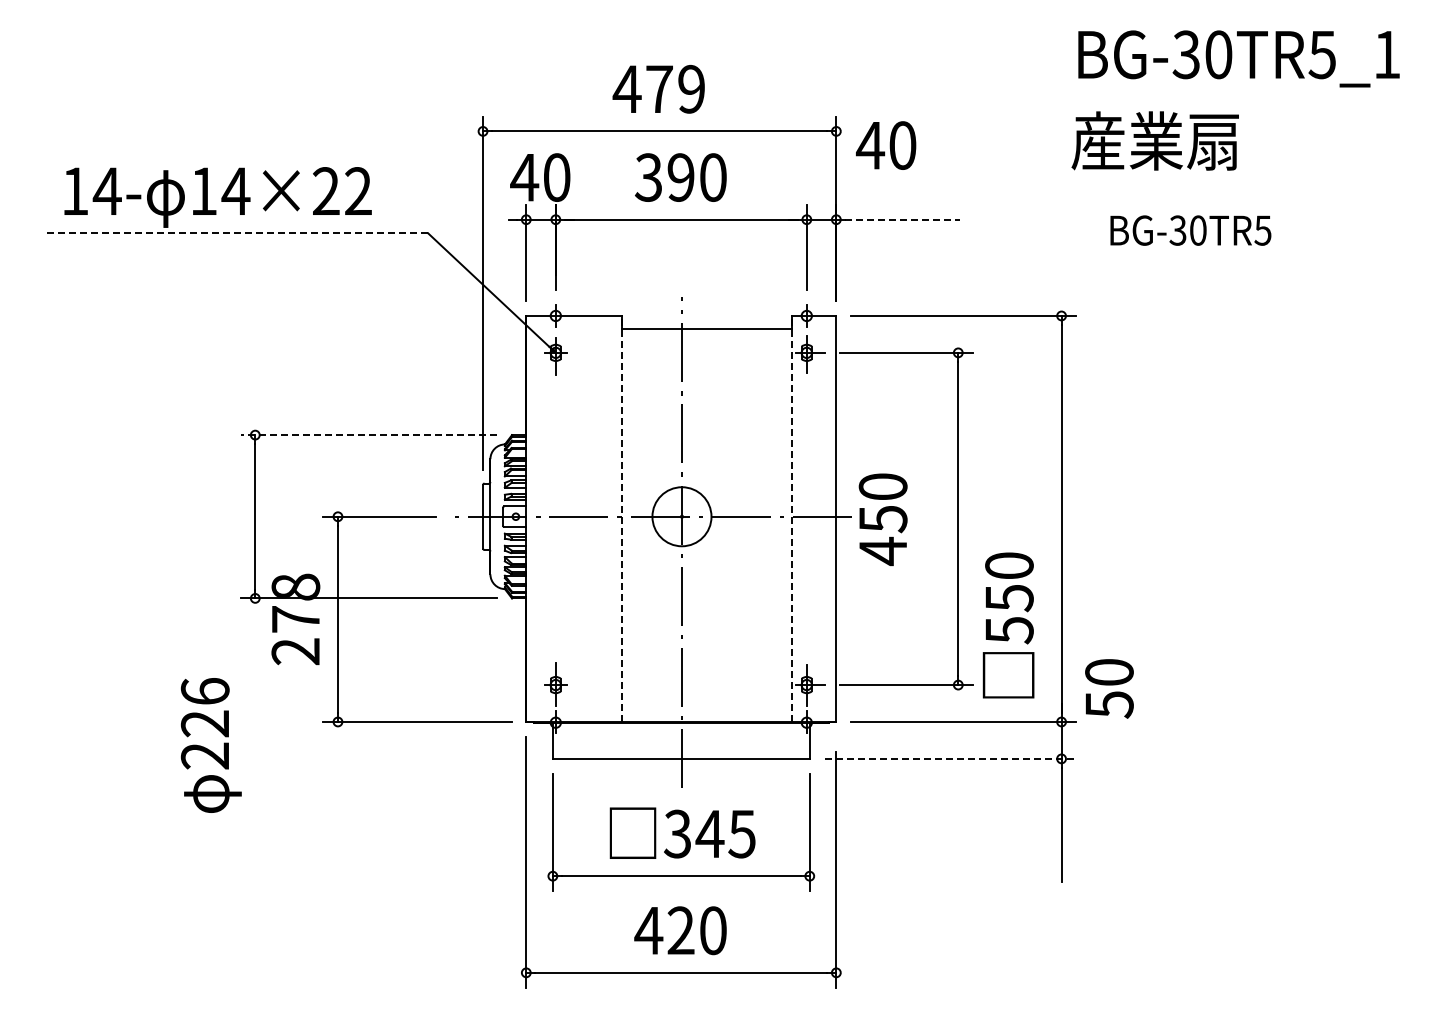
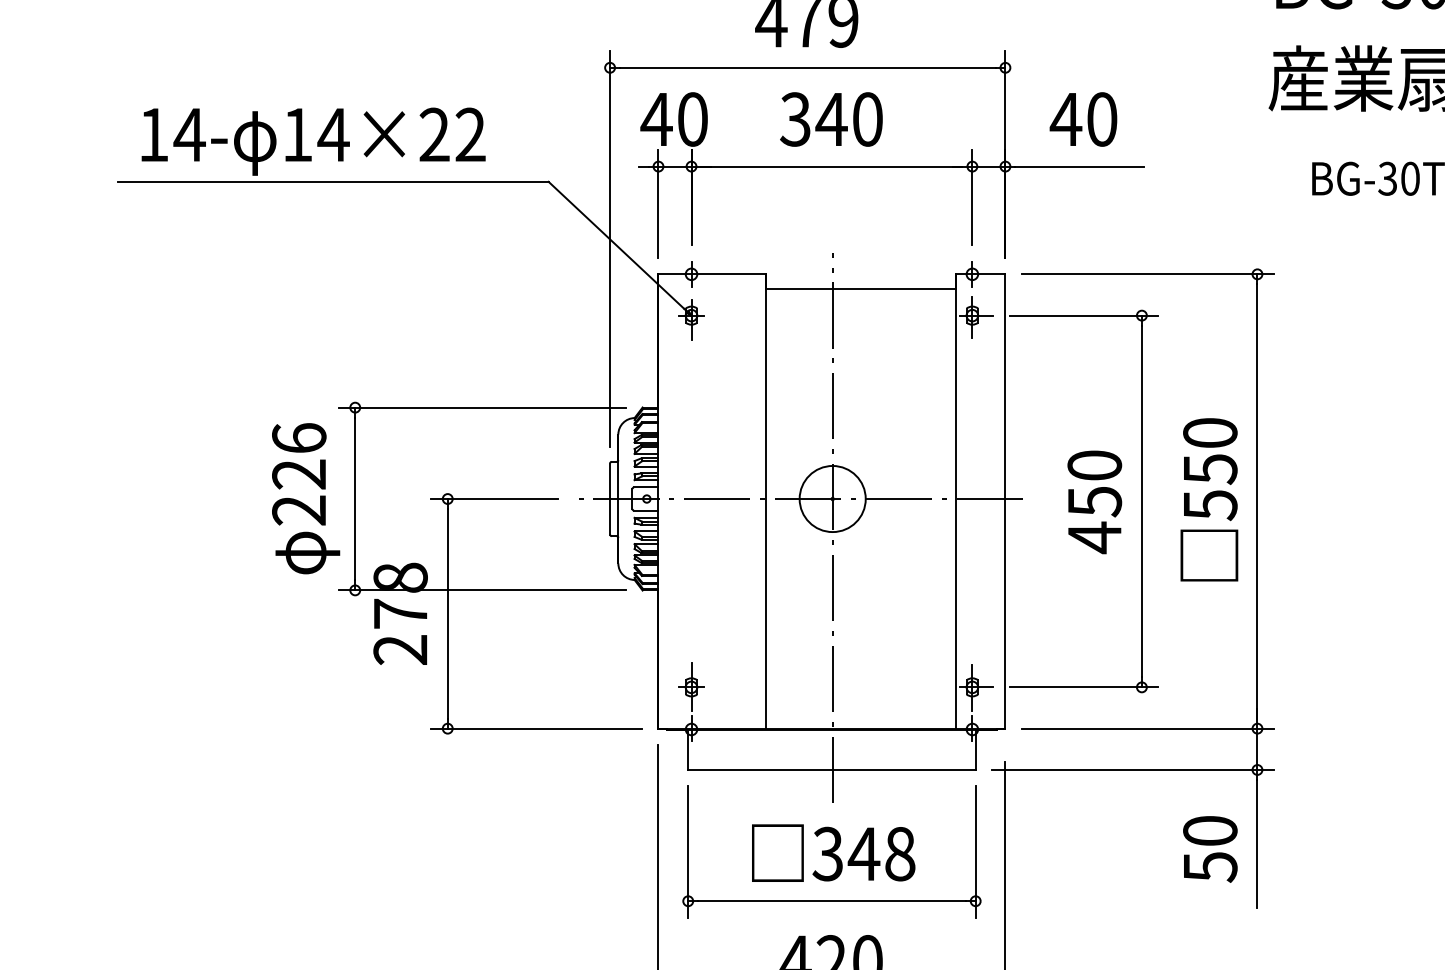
text: (886, 145) -> (1083, 119), moved
text: (680, 177) -> (831, 119), 390 -> 340
line: (902, 219) -> (1079, 166), dashed -> solid
line: (235, 233) -> (333, 182), dashed -> solid
line: (368, 435) -> (481, 408), dashed -> solid
line: (622, 518) -> (766, 500), dashed -> solid
line: (792, 518) -> (956, 500), dashed -> solid
text: (882, 519) -> (1094, 502), moved
text: (1008, 625) -> (1209, 499), moved
text: (1109, 688) -> (1210, 848), moved
text: (210, 745) -> (305, 498), moved
line: (950, 758) -> (1133, 769), dashed -> solid
text: (741, 833) -> (899, 853), 345 -> 348

